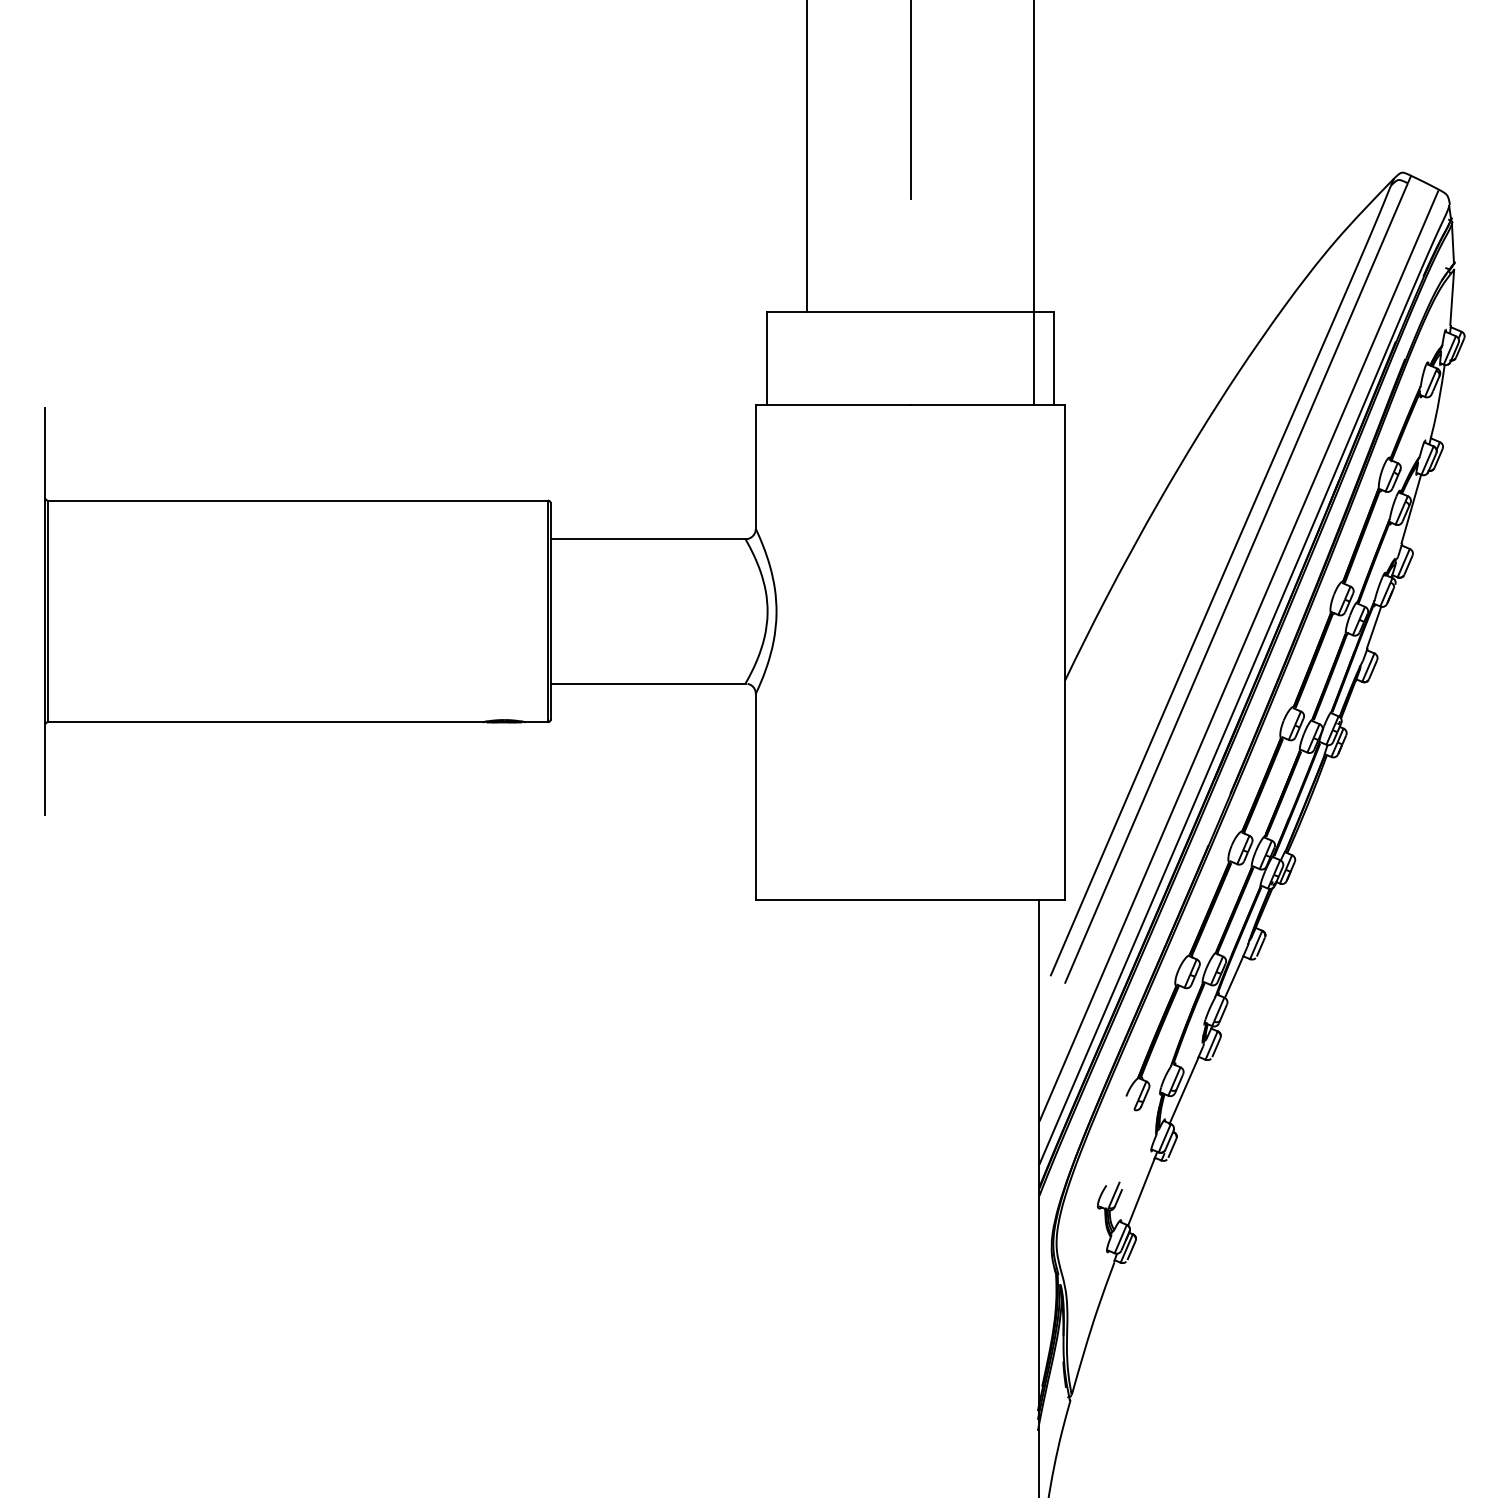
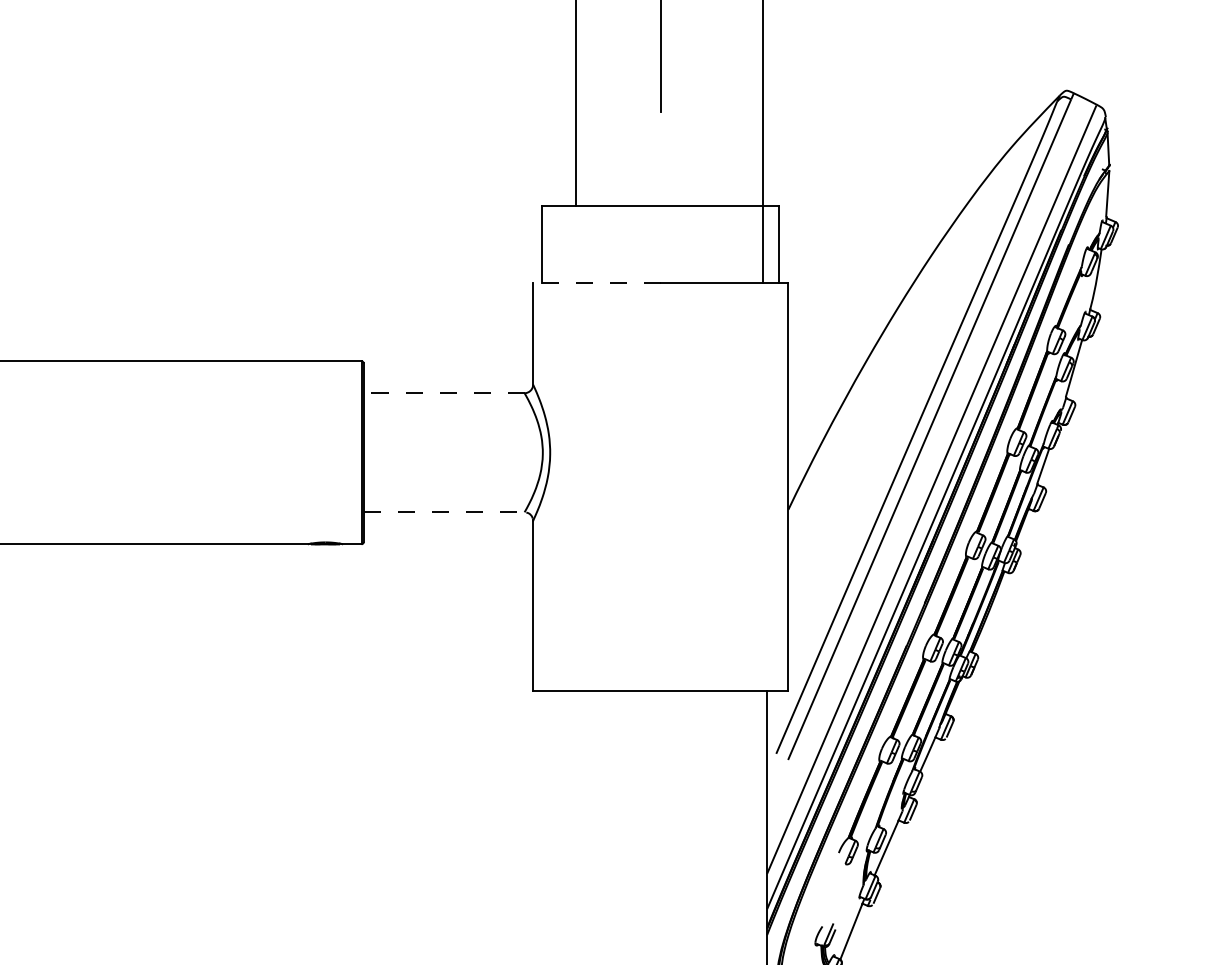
line: (832, 405) -> (596, 282), solid -> dashed
line: (647, 539) -> (443, 393), solid -> dashed
line: (648, 683) -> (444, 512), solid -> dashed

